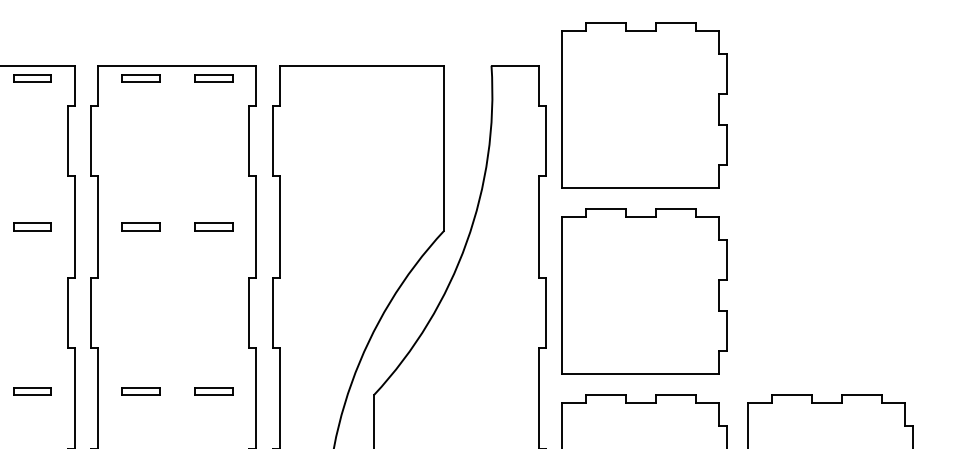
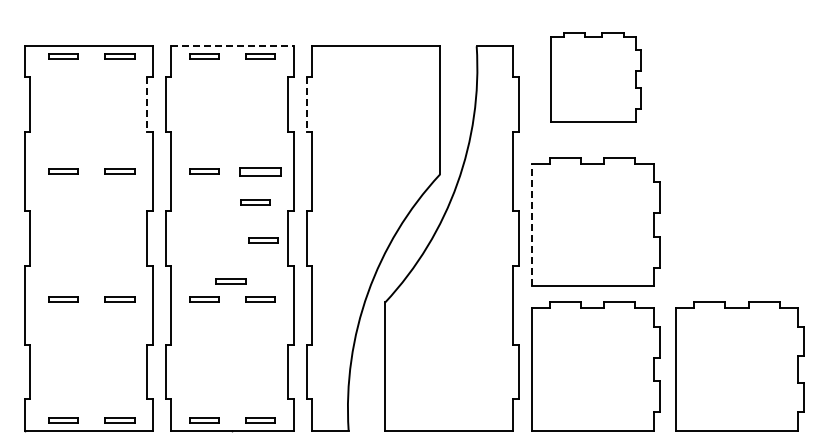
line: (177, 65) -> (232, 46), solid -> dashed
part: (644, 105) -> (595, 77), size x0.7
line: (67, 141) -> (147, 105), solid -> dashed
line: (272, 141) -> (306, 105), solid -> dashed
part: (213, 226) -> (260, 171), size x1.4
part: (206, 266) -> (255, 202), added
line: (562, 294) -> (531, 224), solid -> dashed
part: (217, 315) -> (263, 240), added
part: (174, 368) -> (230, 281), added

